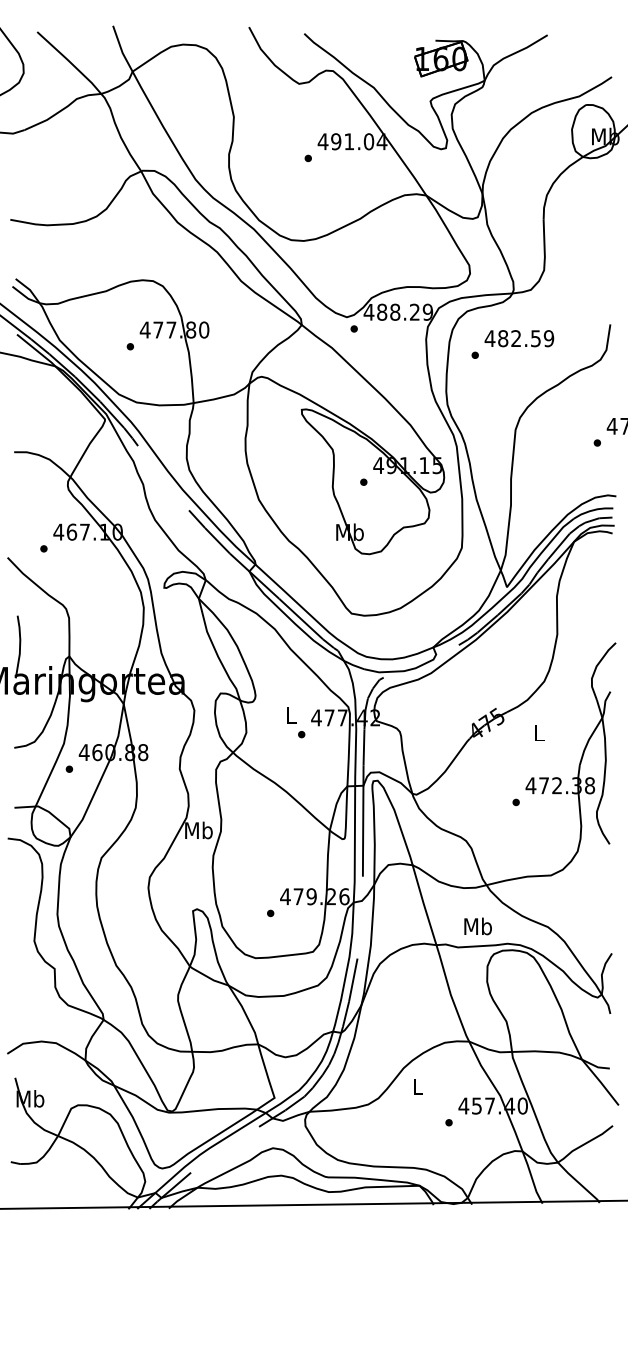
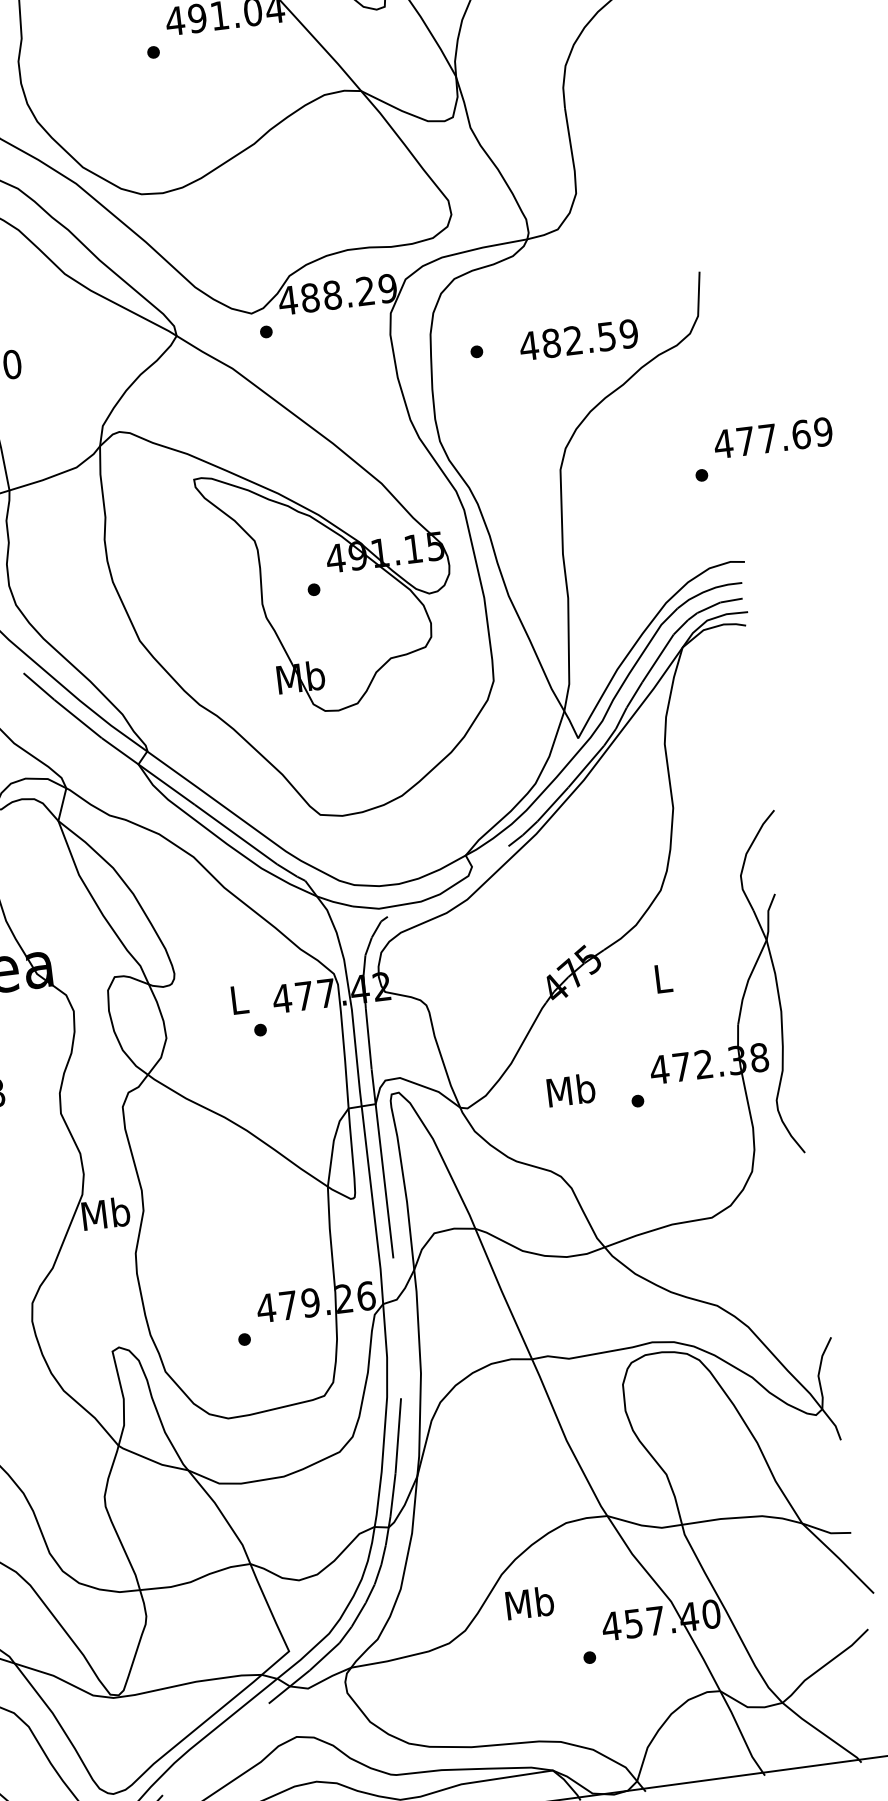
text: (519, 338) -> (579, 339), moved
text: (477, 926) -> (570, 1090), moved
text: (417, 1086) -> (528, 1602), L -> Mb

